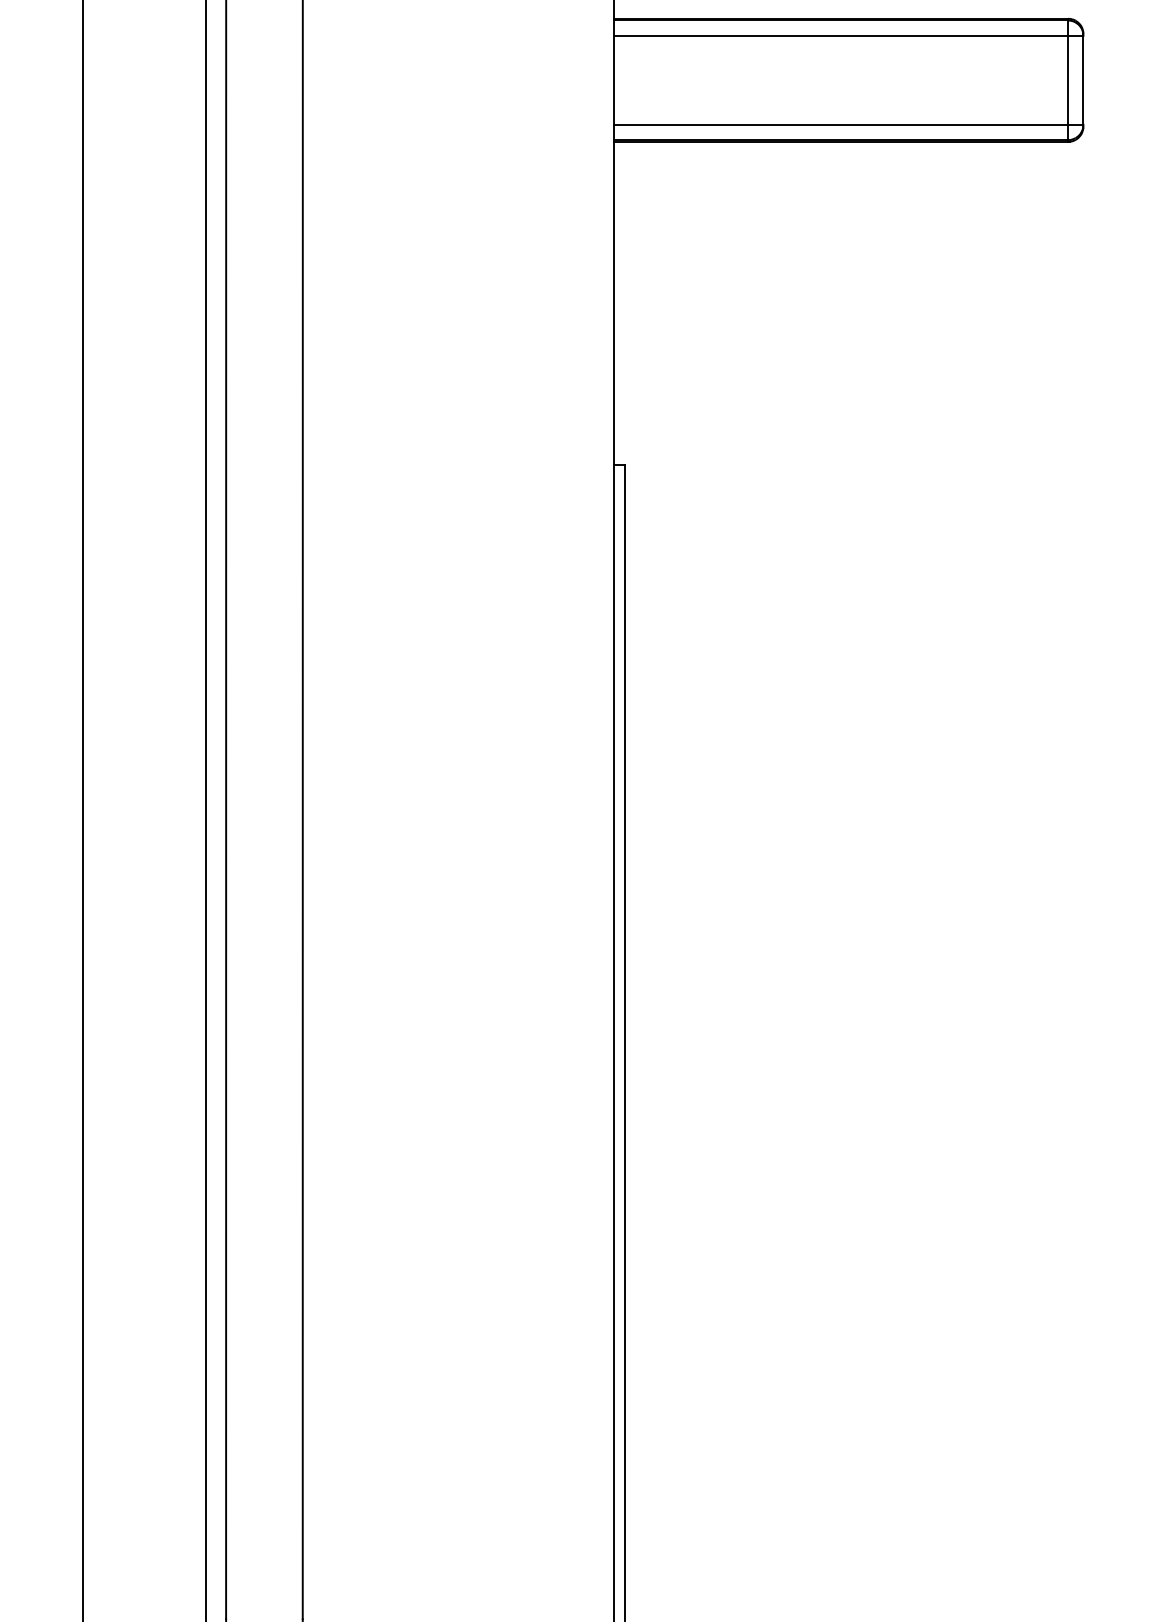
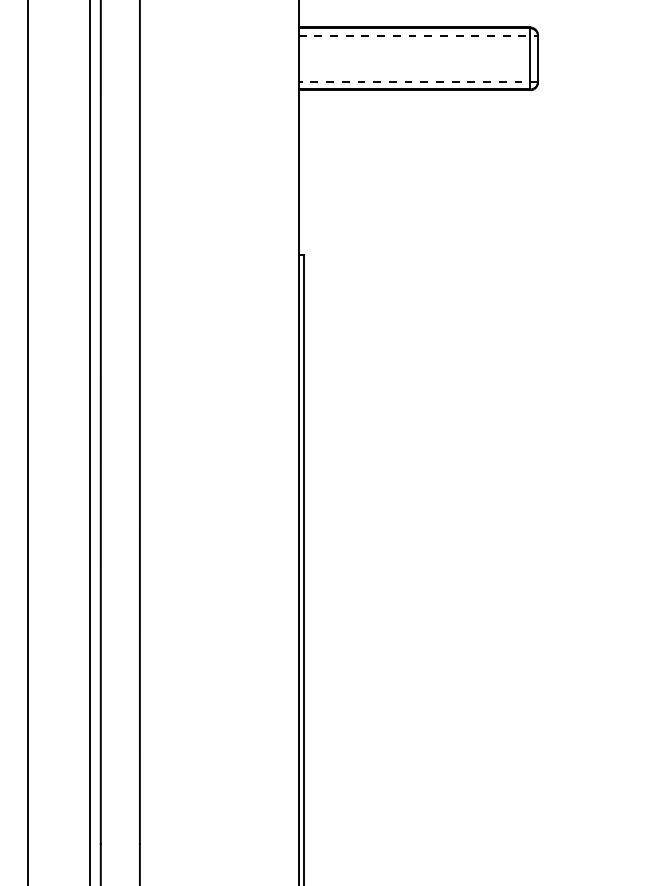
line: (849, 36) -> (418, 36), solid -> dashed
line: (849, 124) -> (418, 81), solid -> dashed

